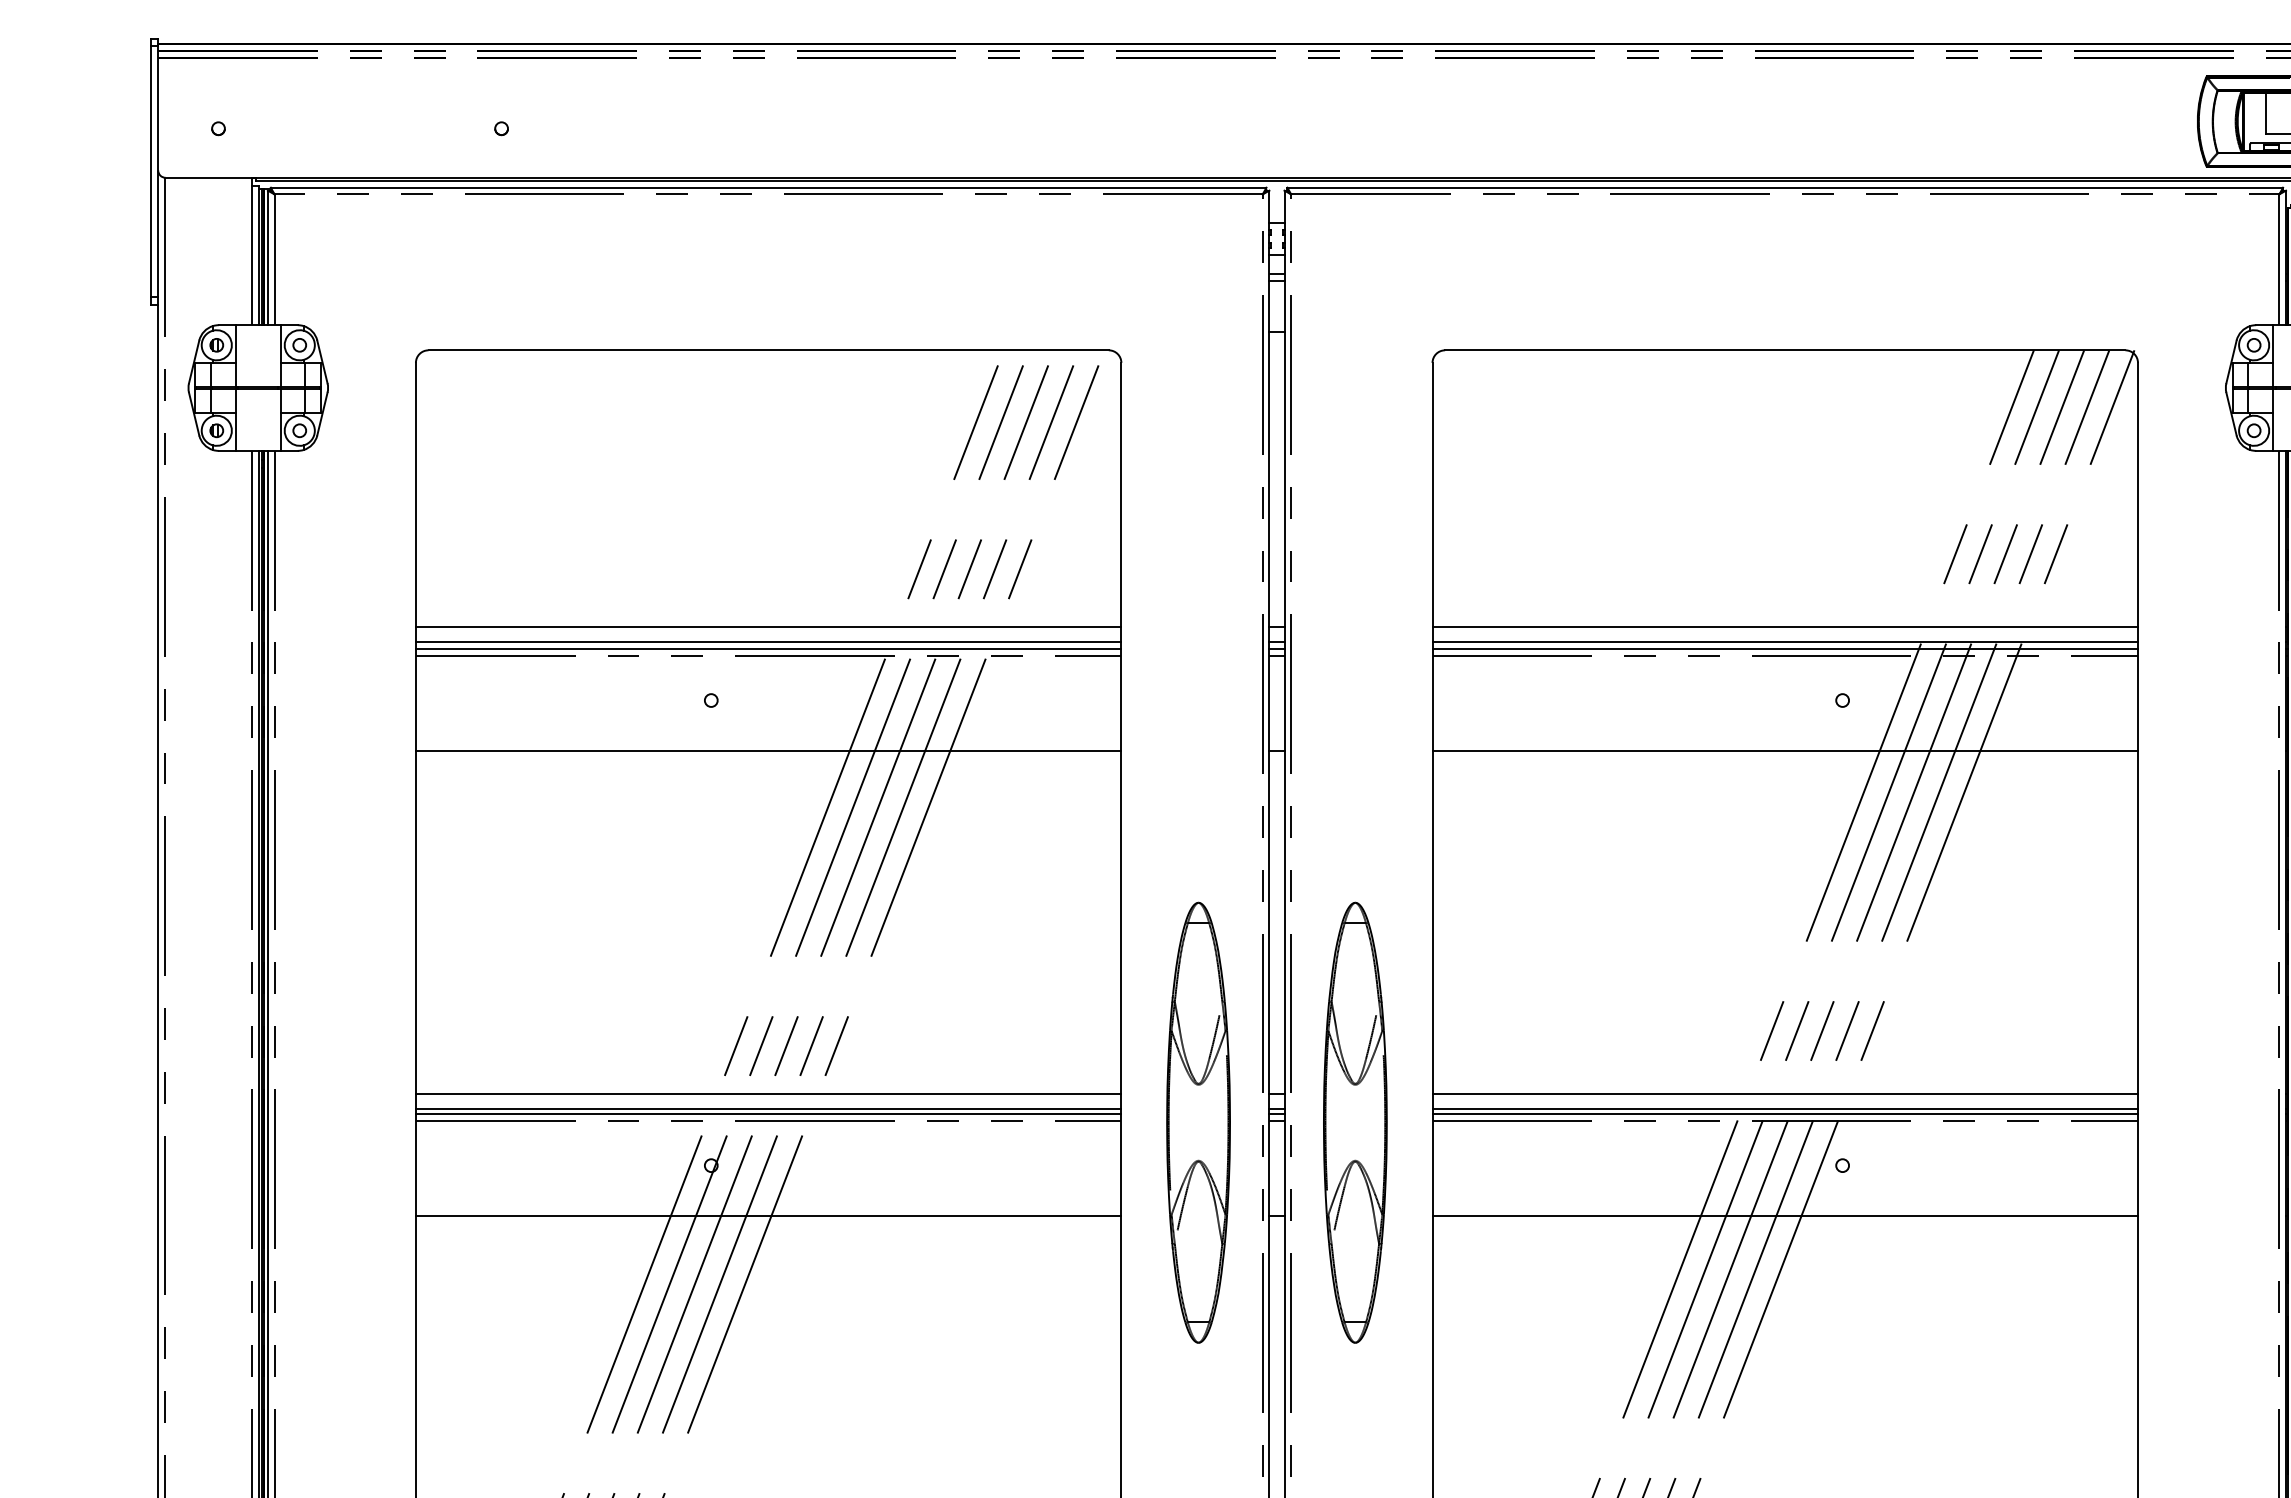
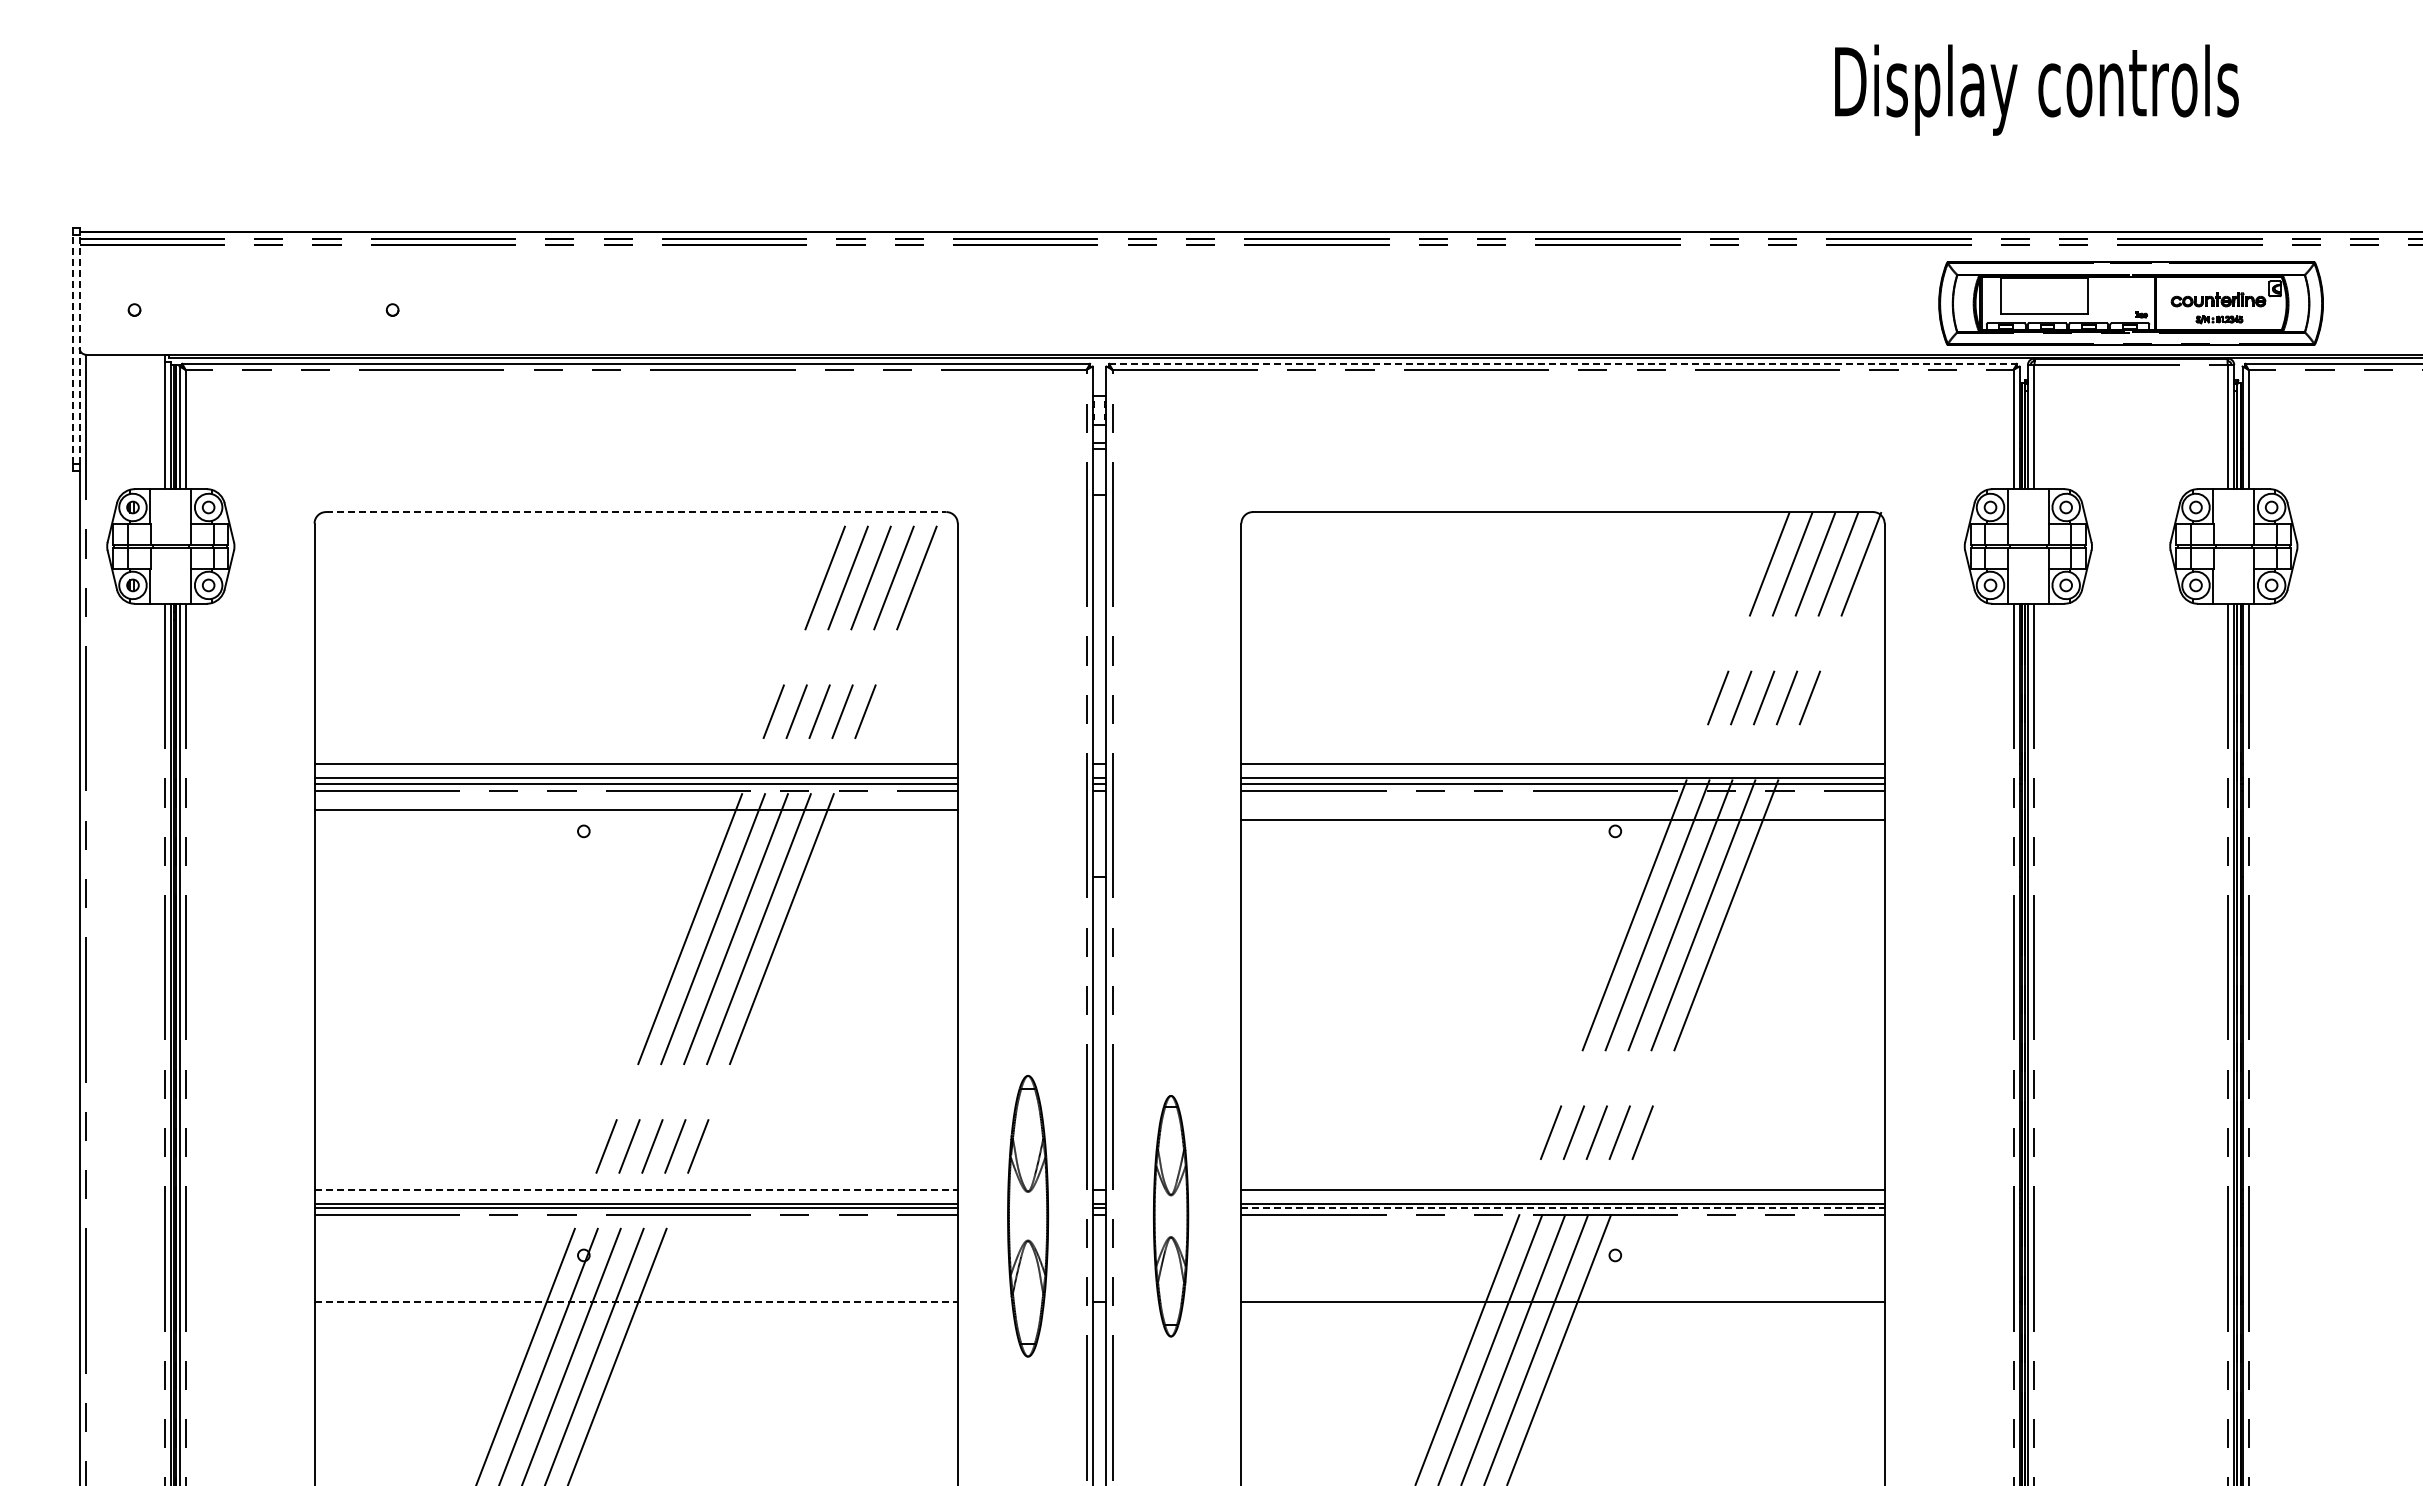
line: (150, 170) -> (72, 348), solid -> dashed
line: (158, 170) -> (79, 348), solid -> dashed
line: (1785, 187) -> (1563, 363), solid -> dashed
line: (769, 350) -> (636, 512), solid -> dashed
line: (767, 751) -> (635, 810), moved
line: (1784, 751) -> (1562, 820), moved
line: (769, 1093) -> (636, 1189), solid -> dashed
line: (1785, 1114) -> (1563, 1208), solid -> dashed
part: (1197, 1121) -> (1027, 1215), size x0.7
part: (1354, 1121) -> (1170, 1215), size x0.6
line: (769, 1216) -> (636, 1301), solid -> dashed

